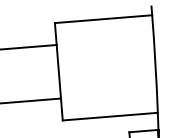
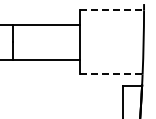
line: (104, 19) -> (112, 10), solid -> dashed
line: (110, 116) -> (111, 74), solid -> dashed

